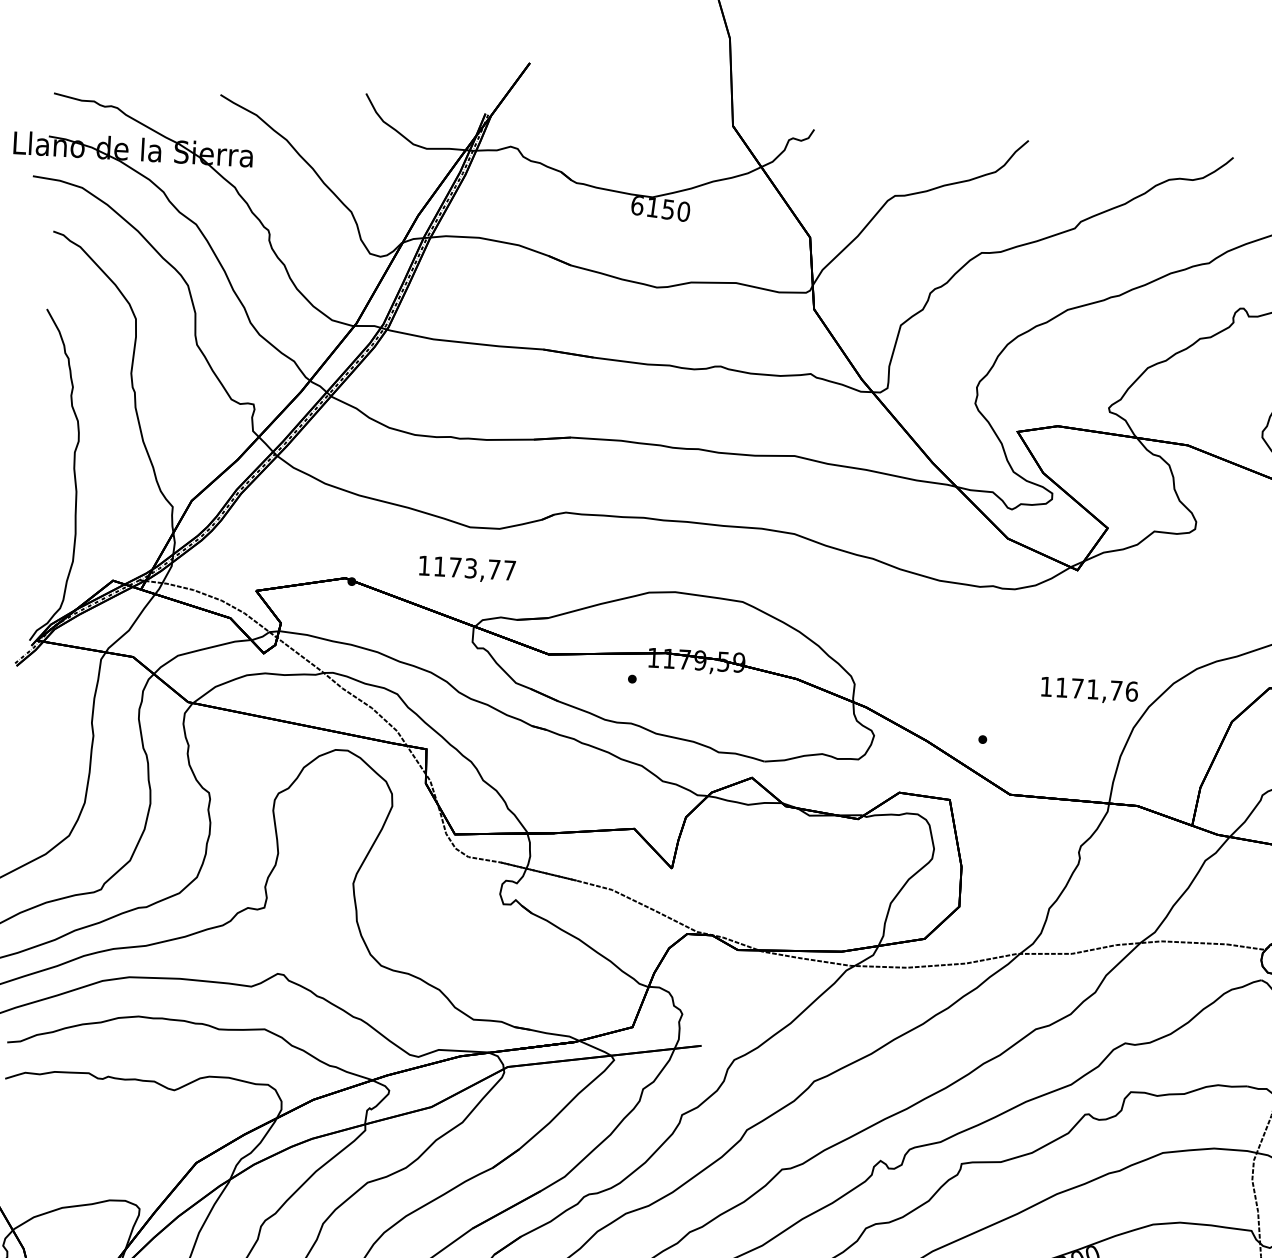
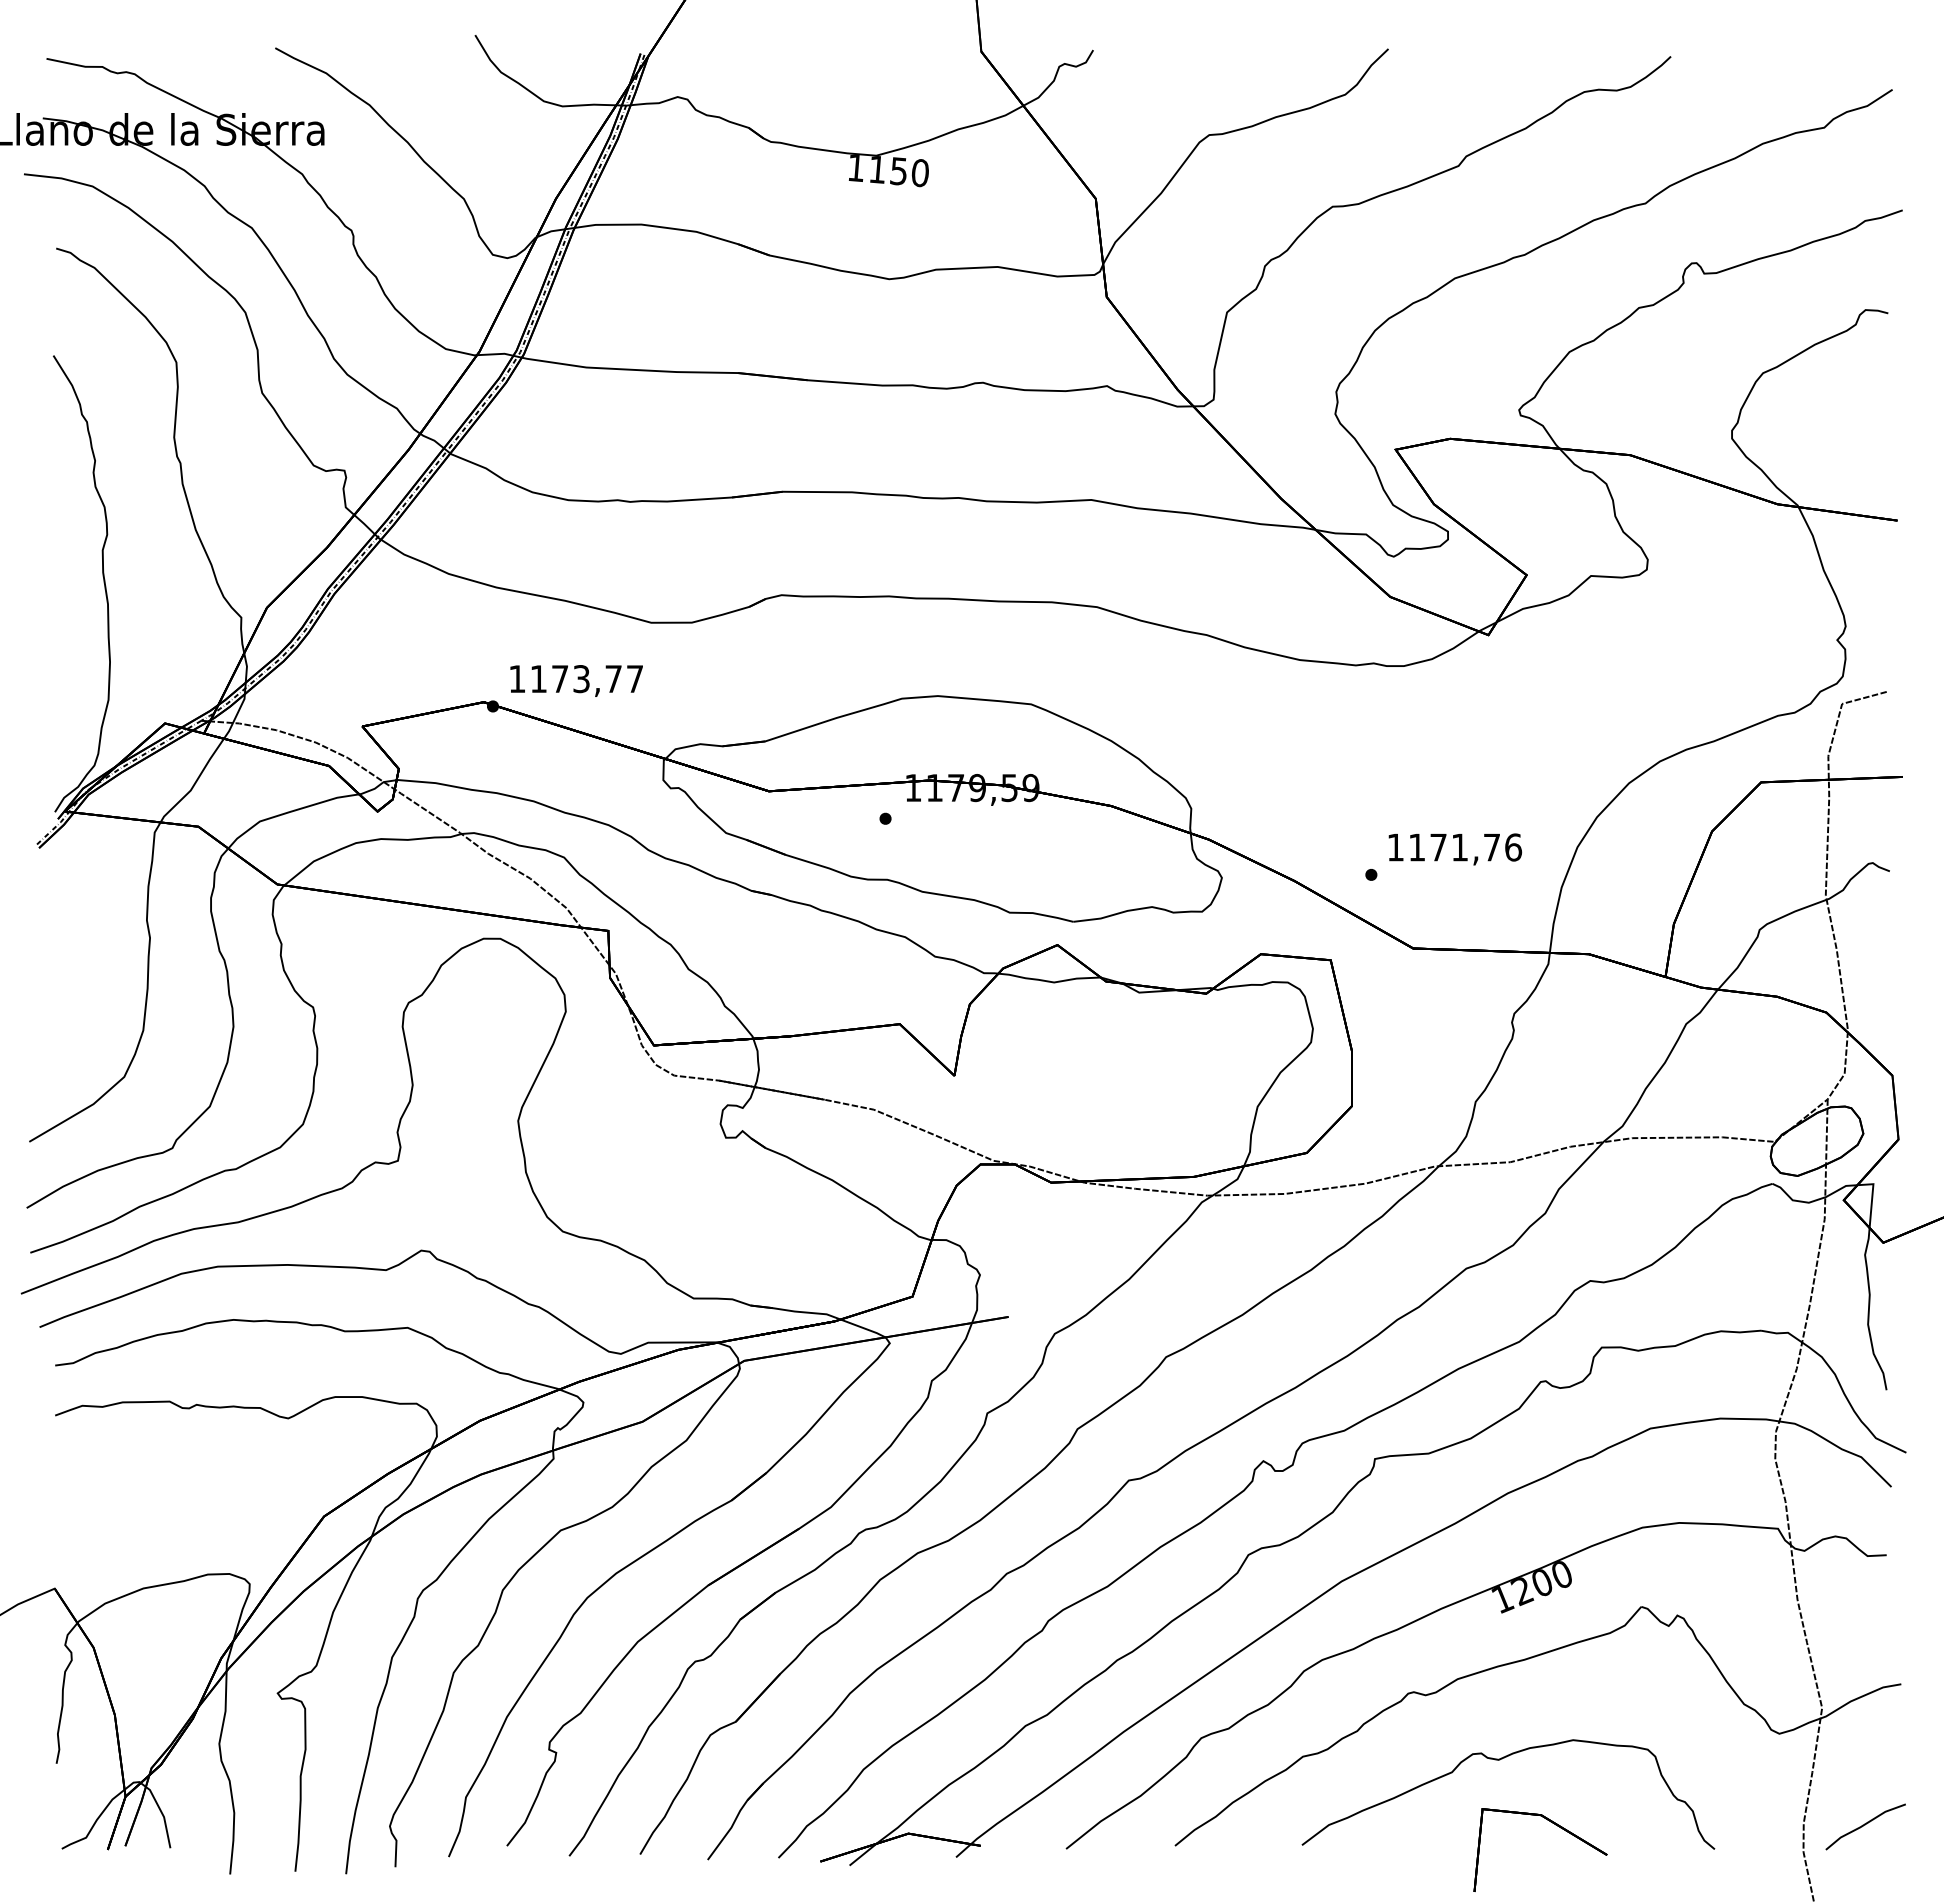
text: (637, 205) -> (856, 168), 6150 -> 1150
text: (467, 569) -> (576, 680), moved
text: (1089, 690) -> (1455, 849), moved

